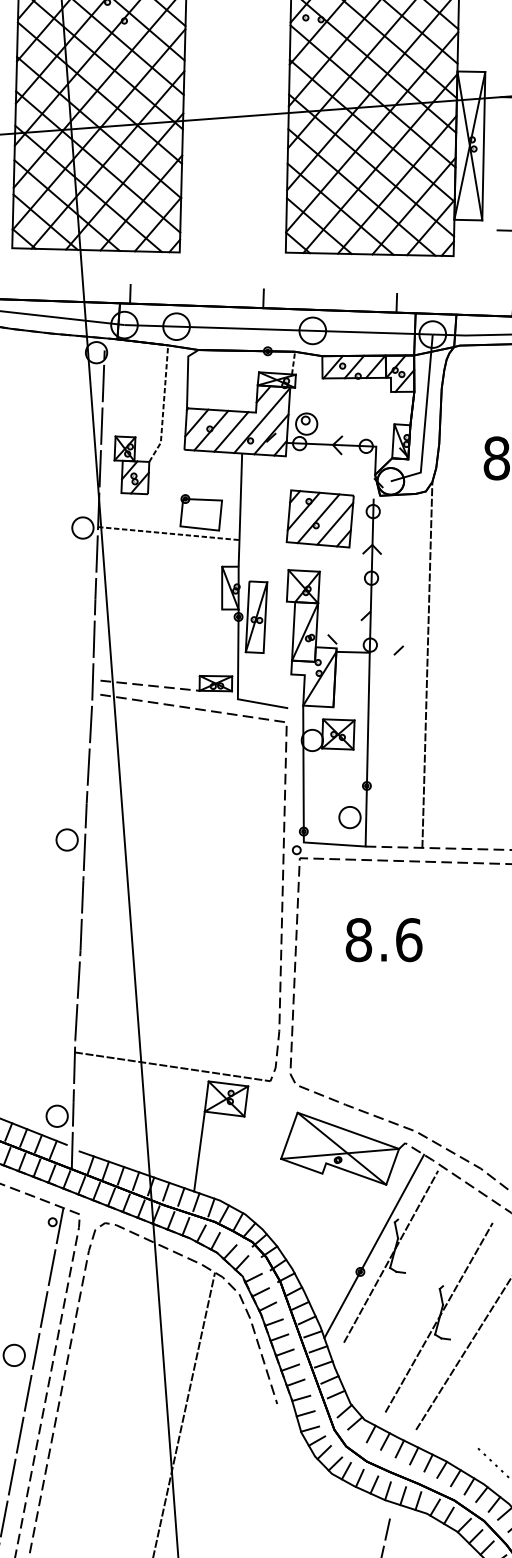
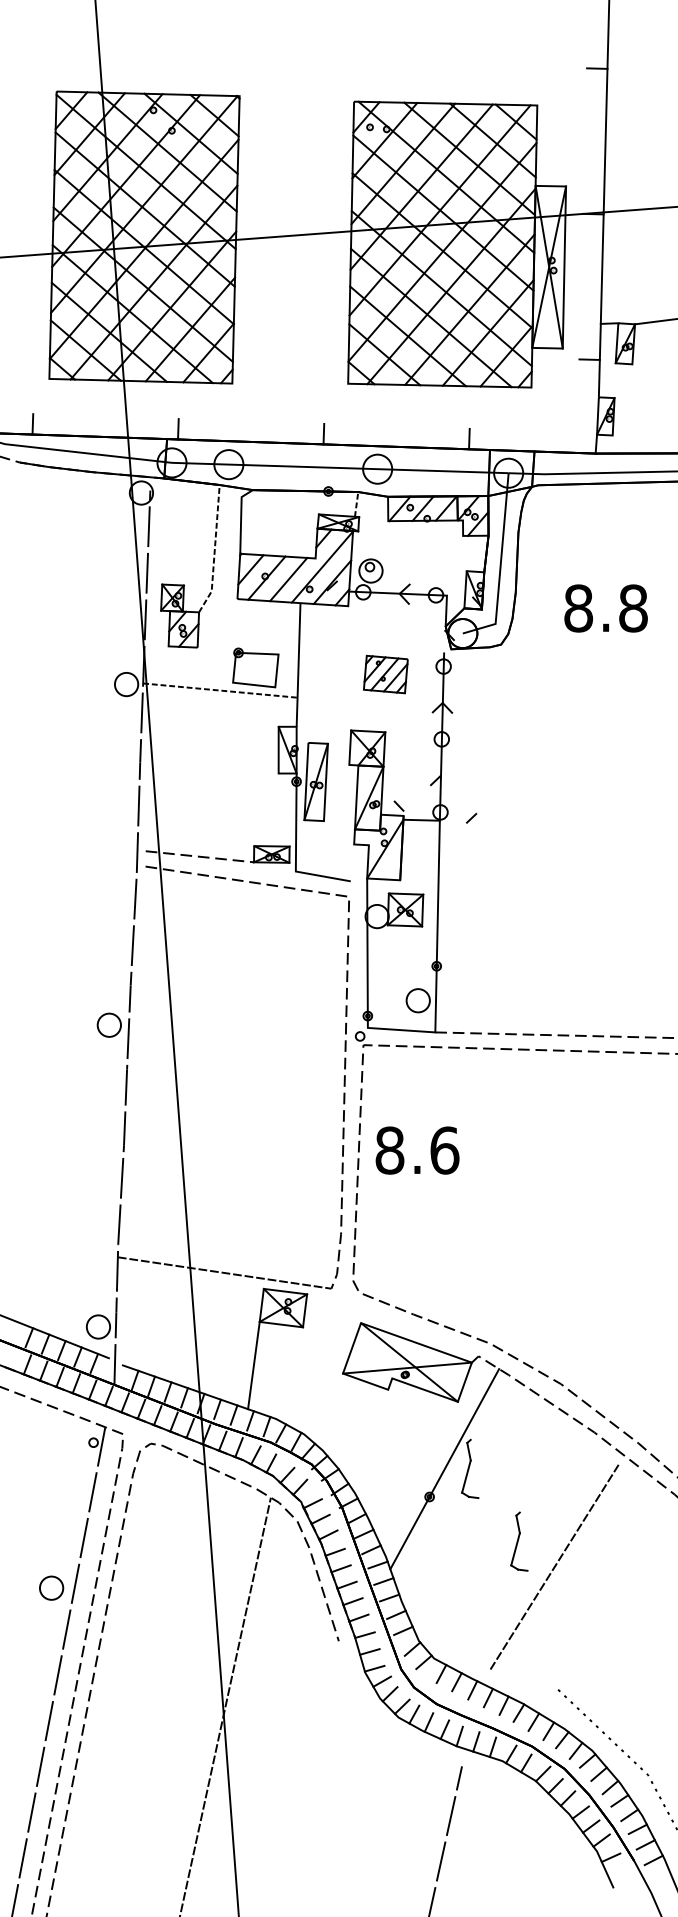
part: (319, 518) -> (385, 674), size x0.6
line: (427, 664) -> (502, 833), removed
text: (384, 940) -> (417, 1150), moved
line: (390, 1256) -> (462, 1480), removed
line: (439, 1317) -> (515, 1546), removed

